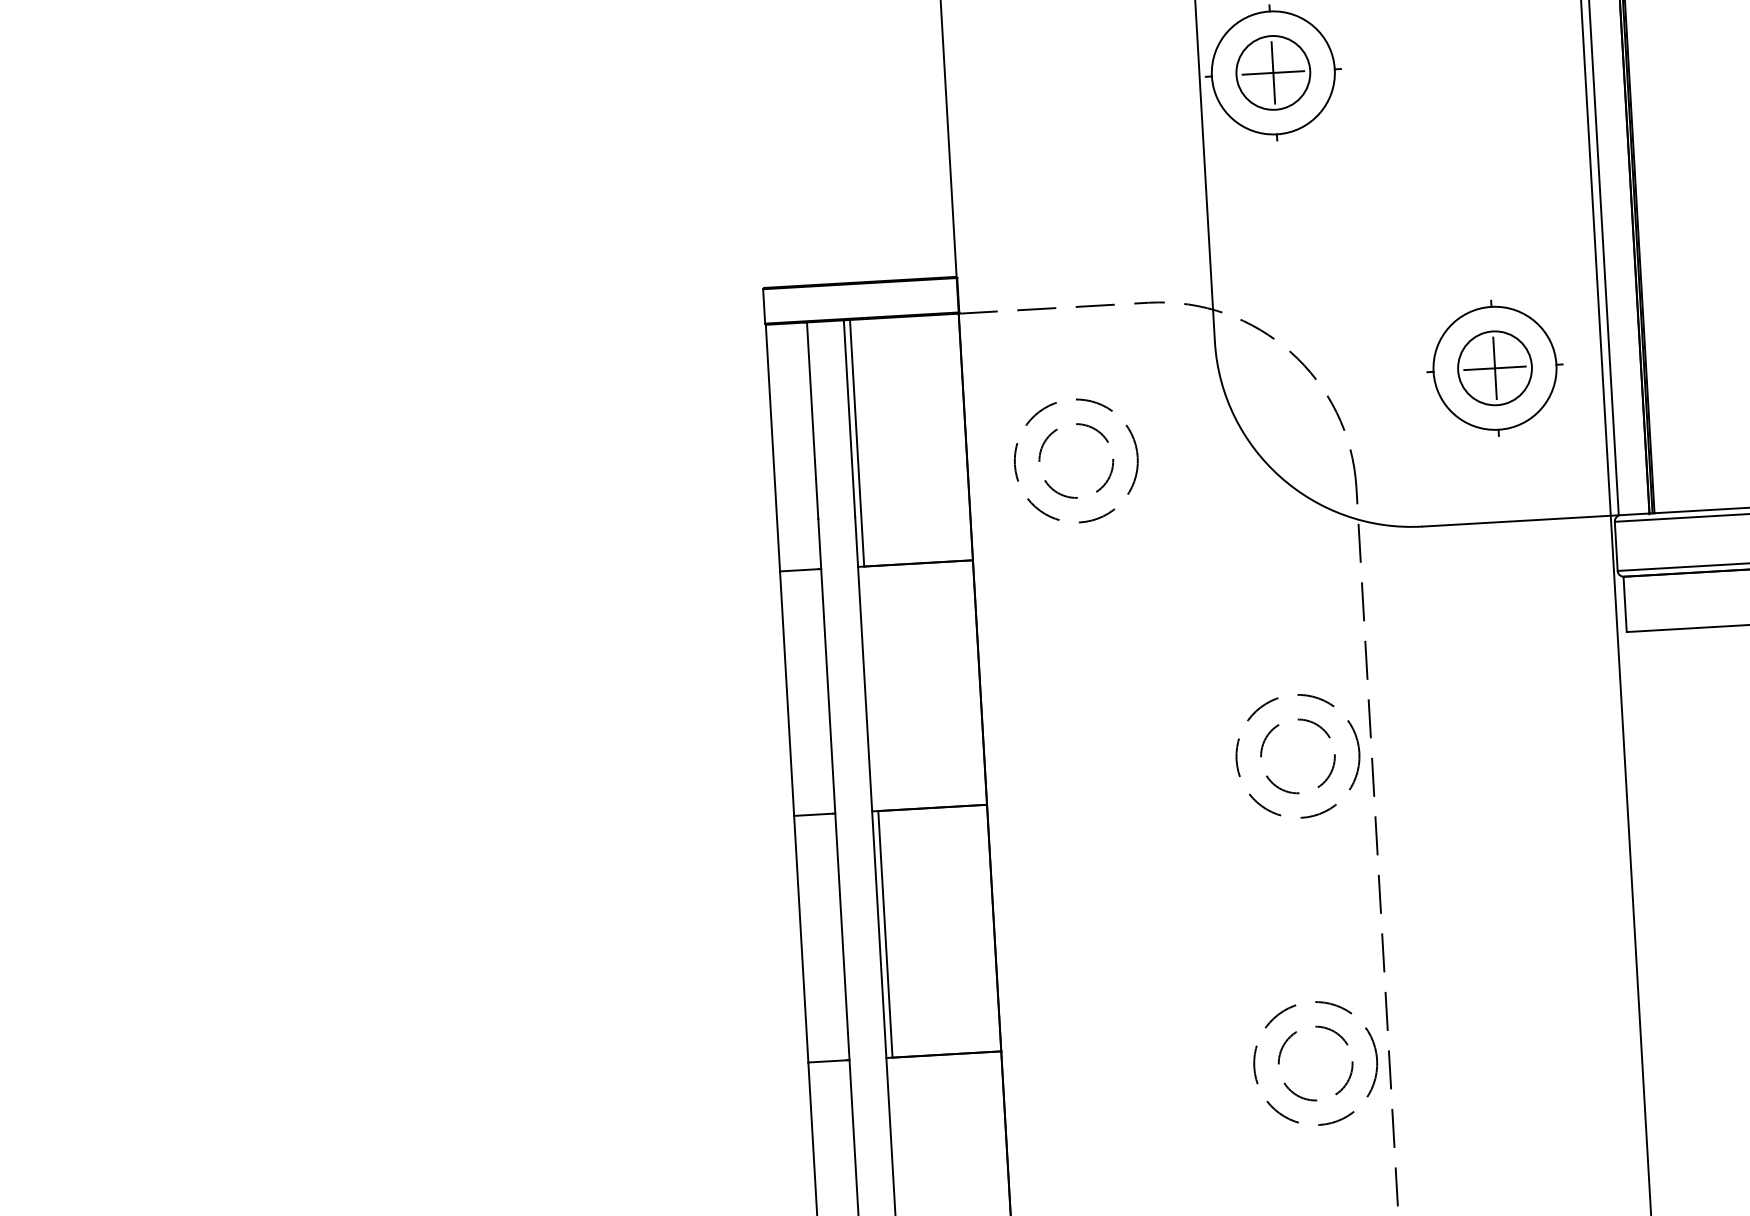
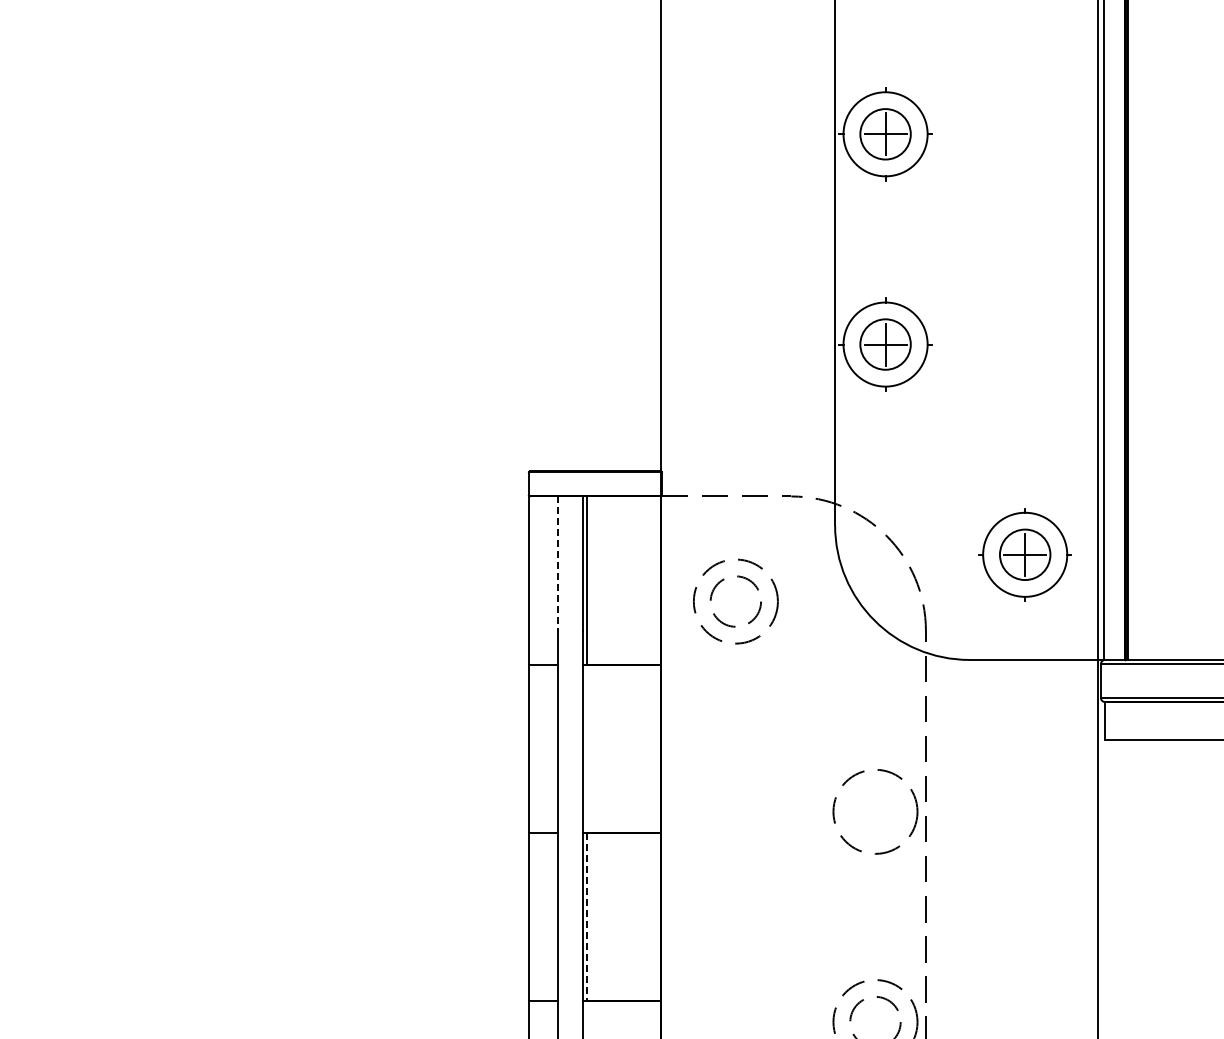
line: (812, 421) -> (557, 564), solid -> dashed
circle: (1297, 755) -> (875, 811), removed
line: (886, 935) -> (587, 917), solid -> dashed

